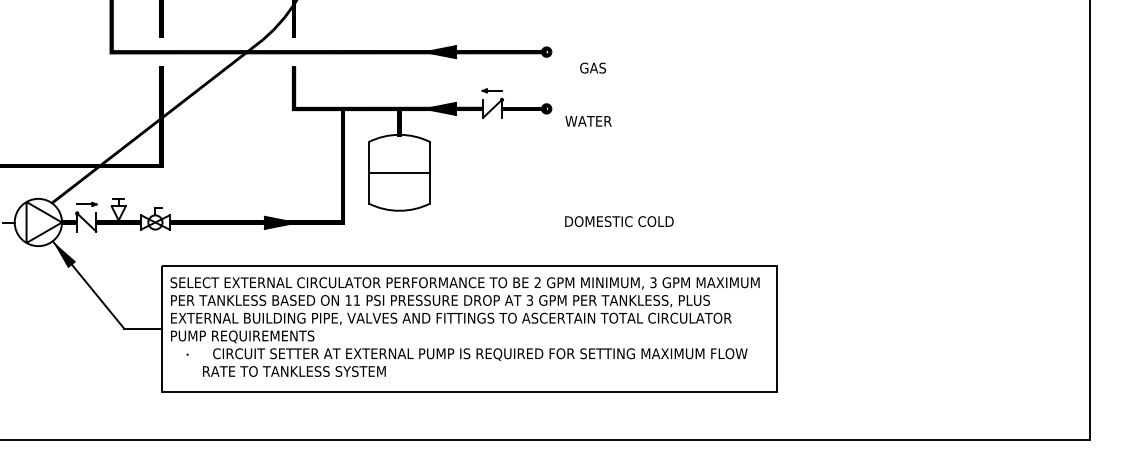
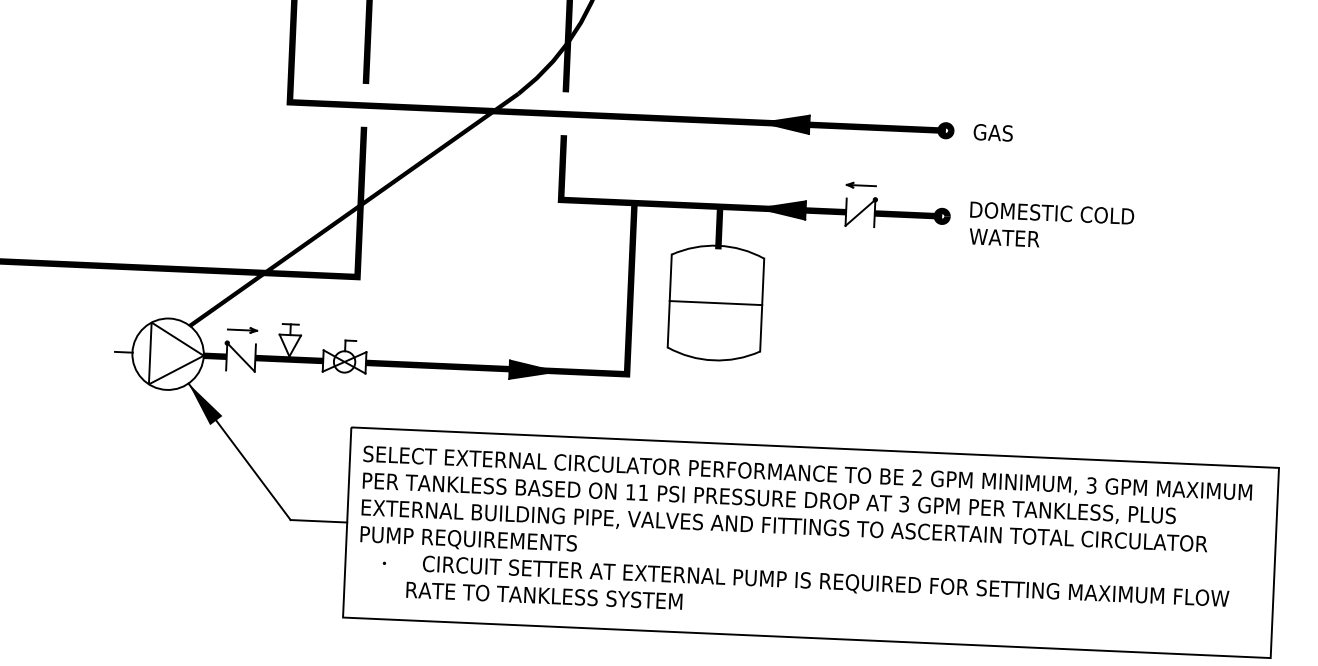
text: (592, 67) -> (992, 131), moved
text: (619, 221) -> (1052, 213), moved

